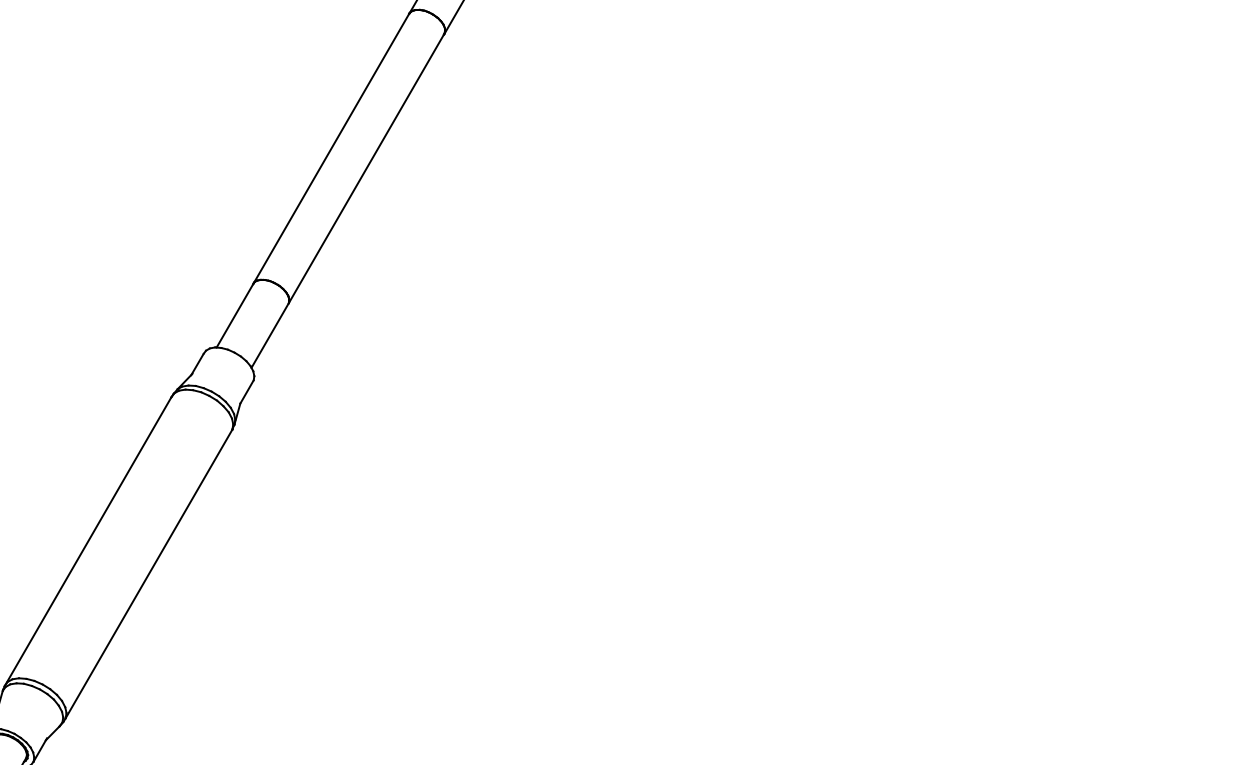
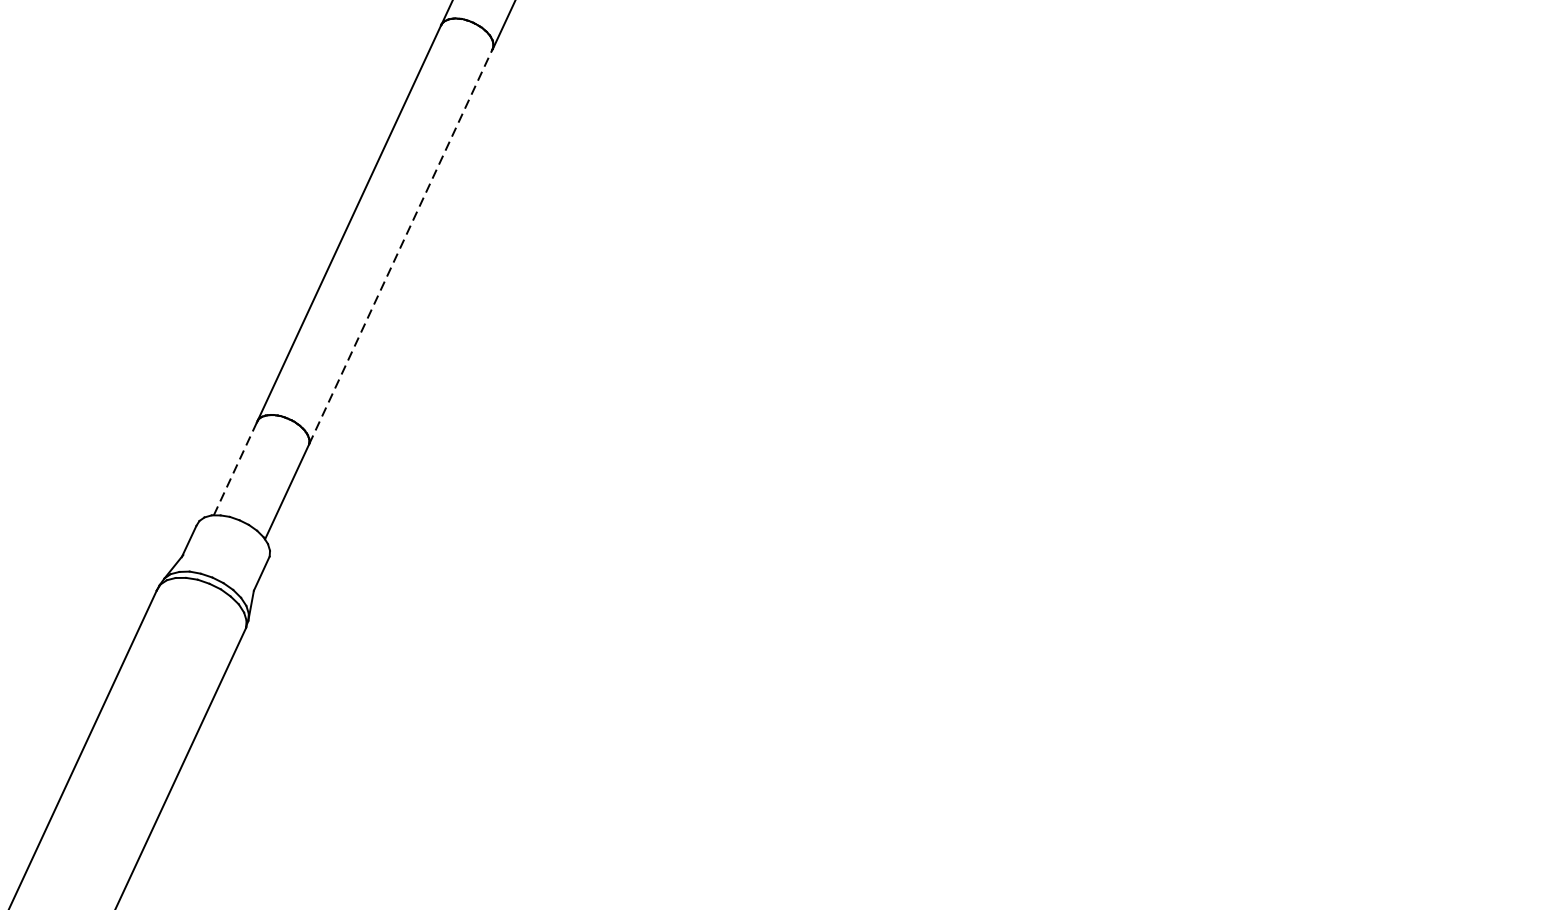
line: (366, 169) -> (400, 248), solid -> dashed
line: (234, 315) -> (234, 468), solid -> dashed

